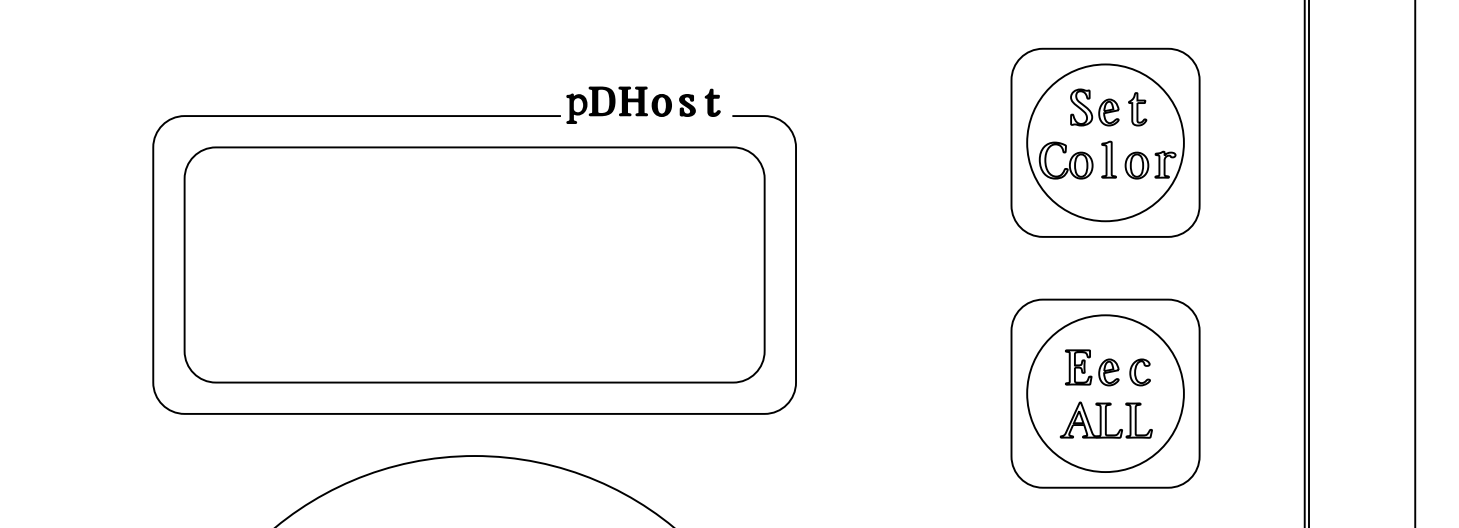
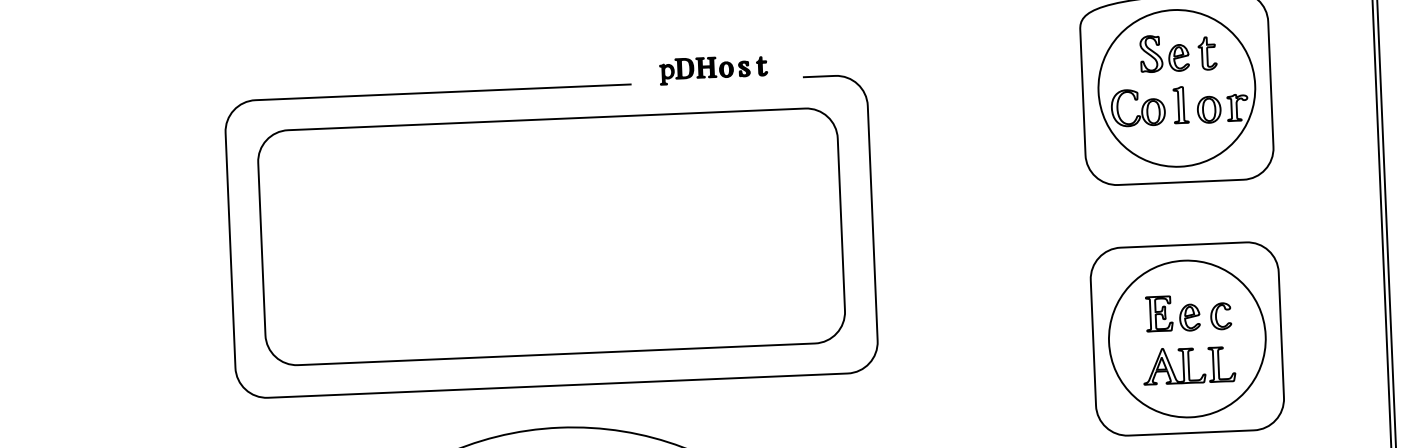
part: (643, 104) -> (713, 69), size x0.7

